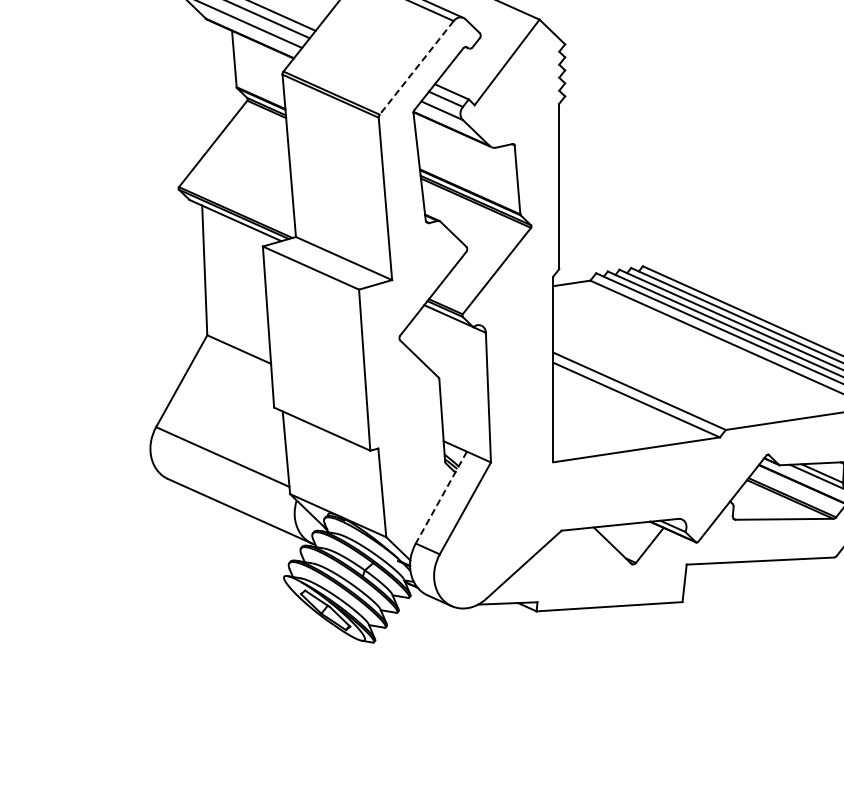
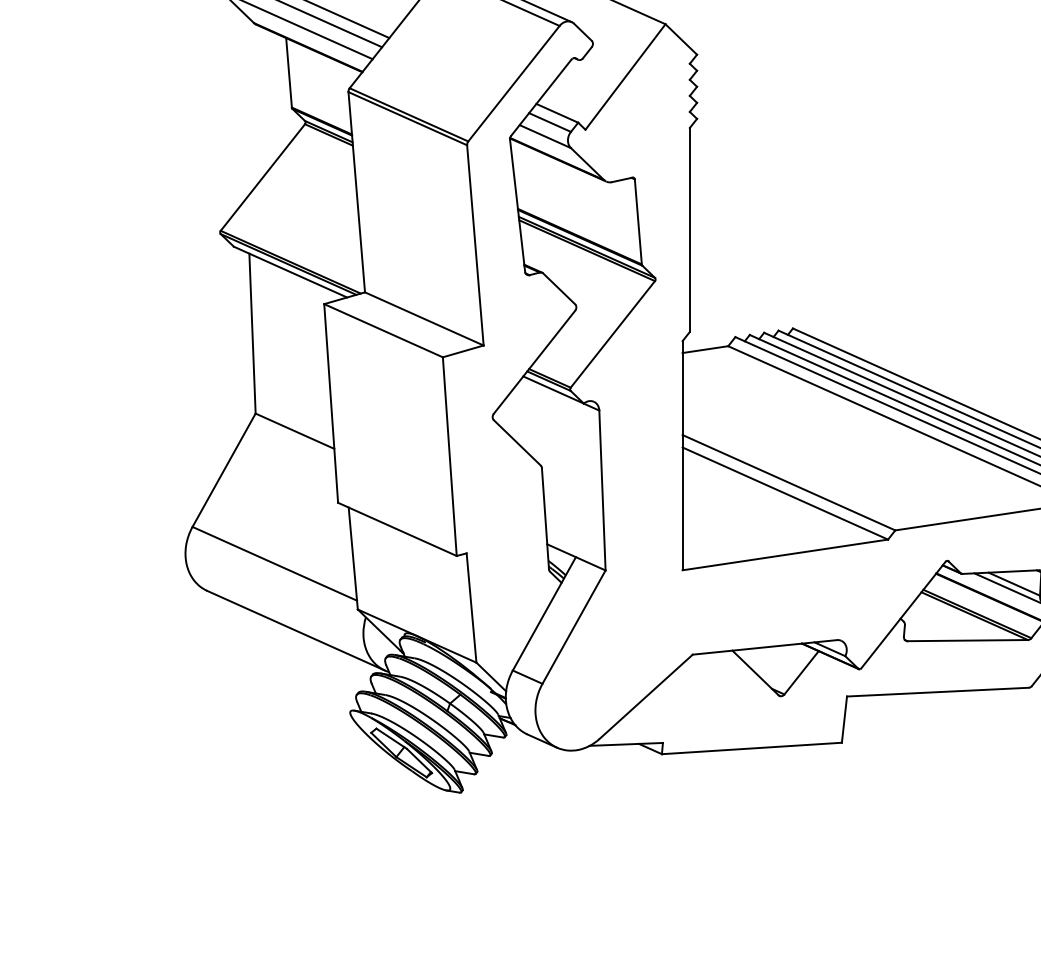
line: (416, 67) -> (513, 83), dashed -> solid
line: (441, 497) -> (544, 613), dashed -> solid

